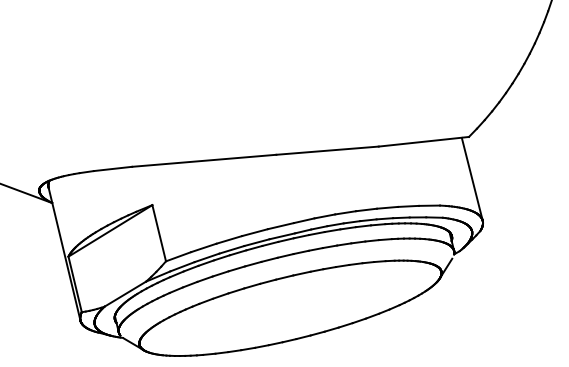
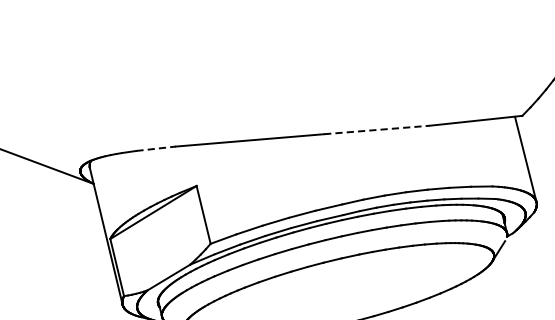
line: (328, 150) -> (377, 129), solid -> dashed
line: (113, 168) -> (156, 148), solid -> dashed

